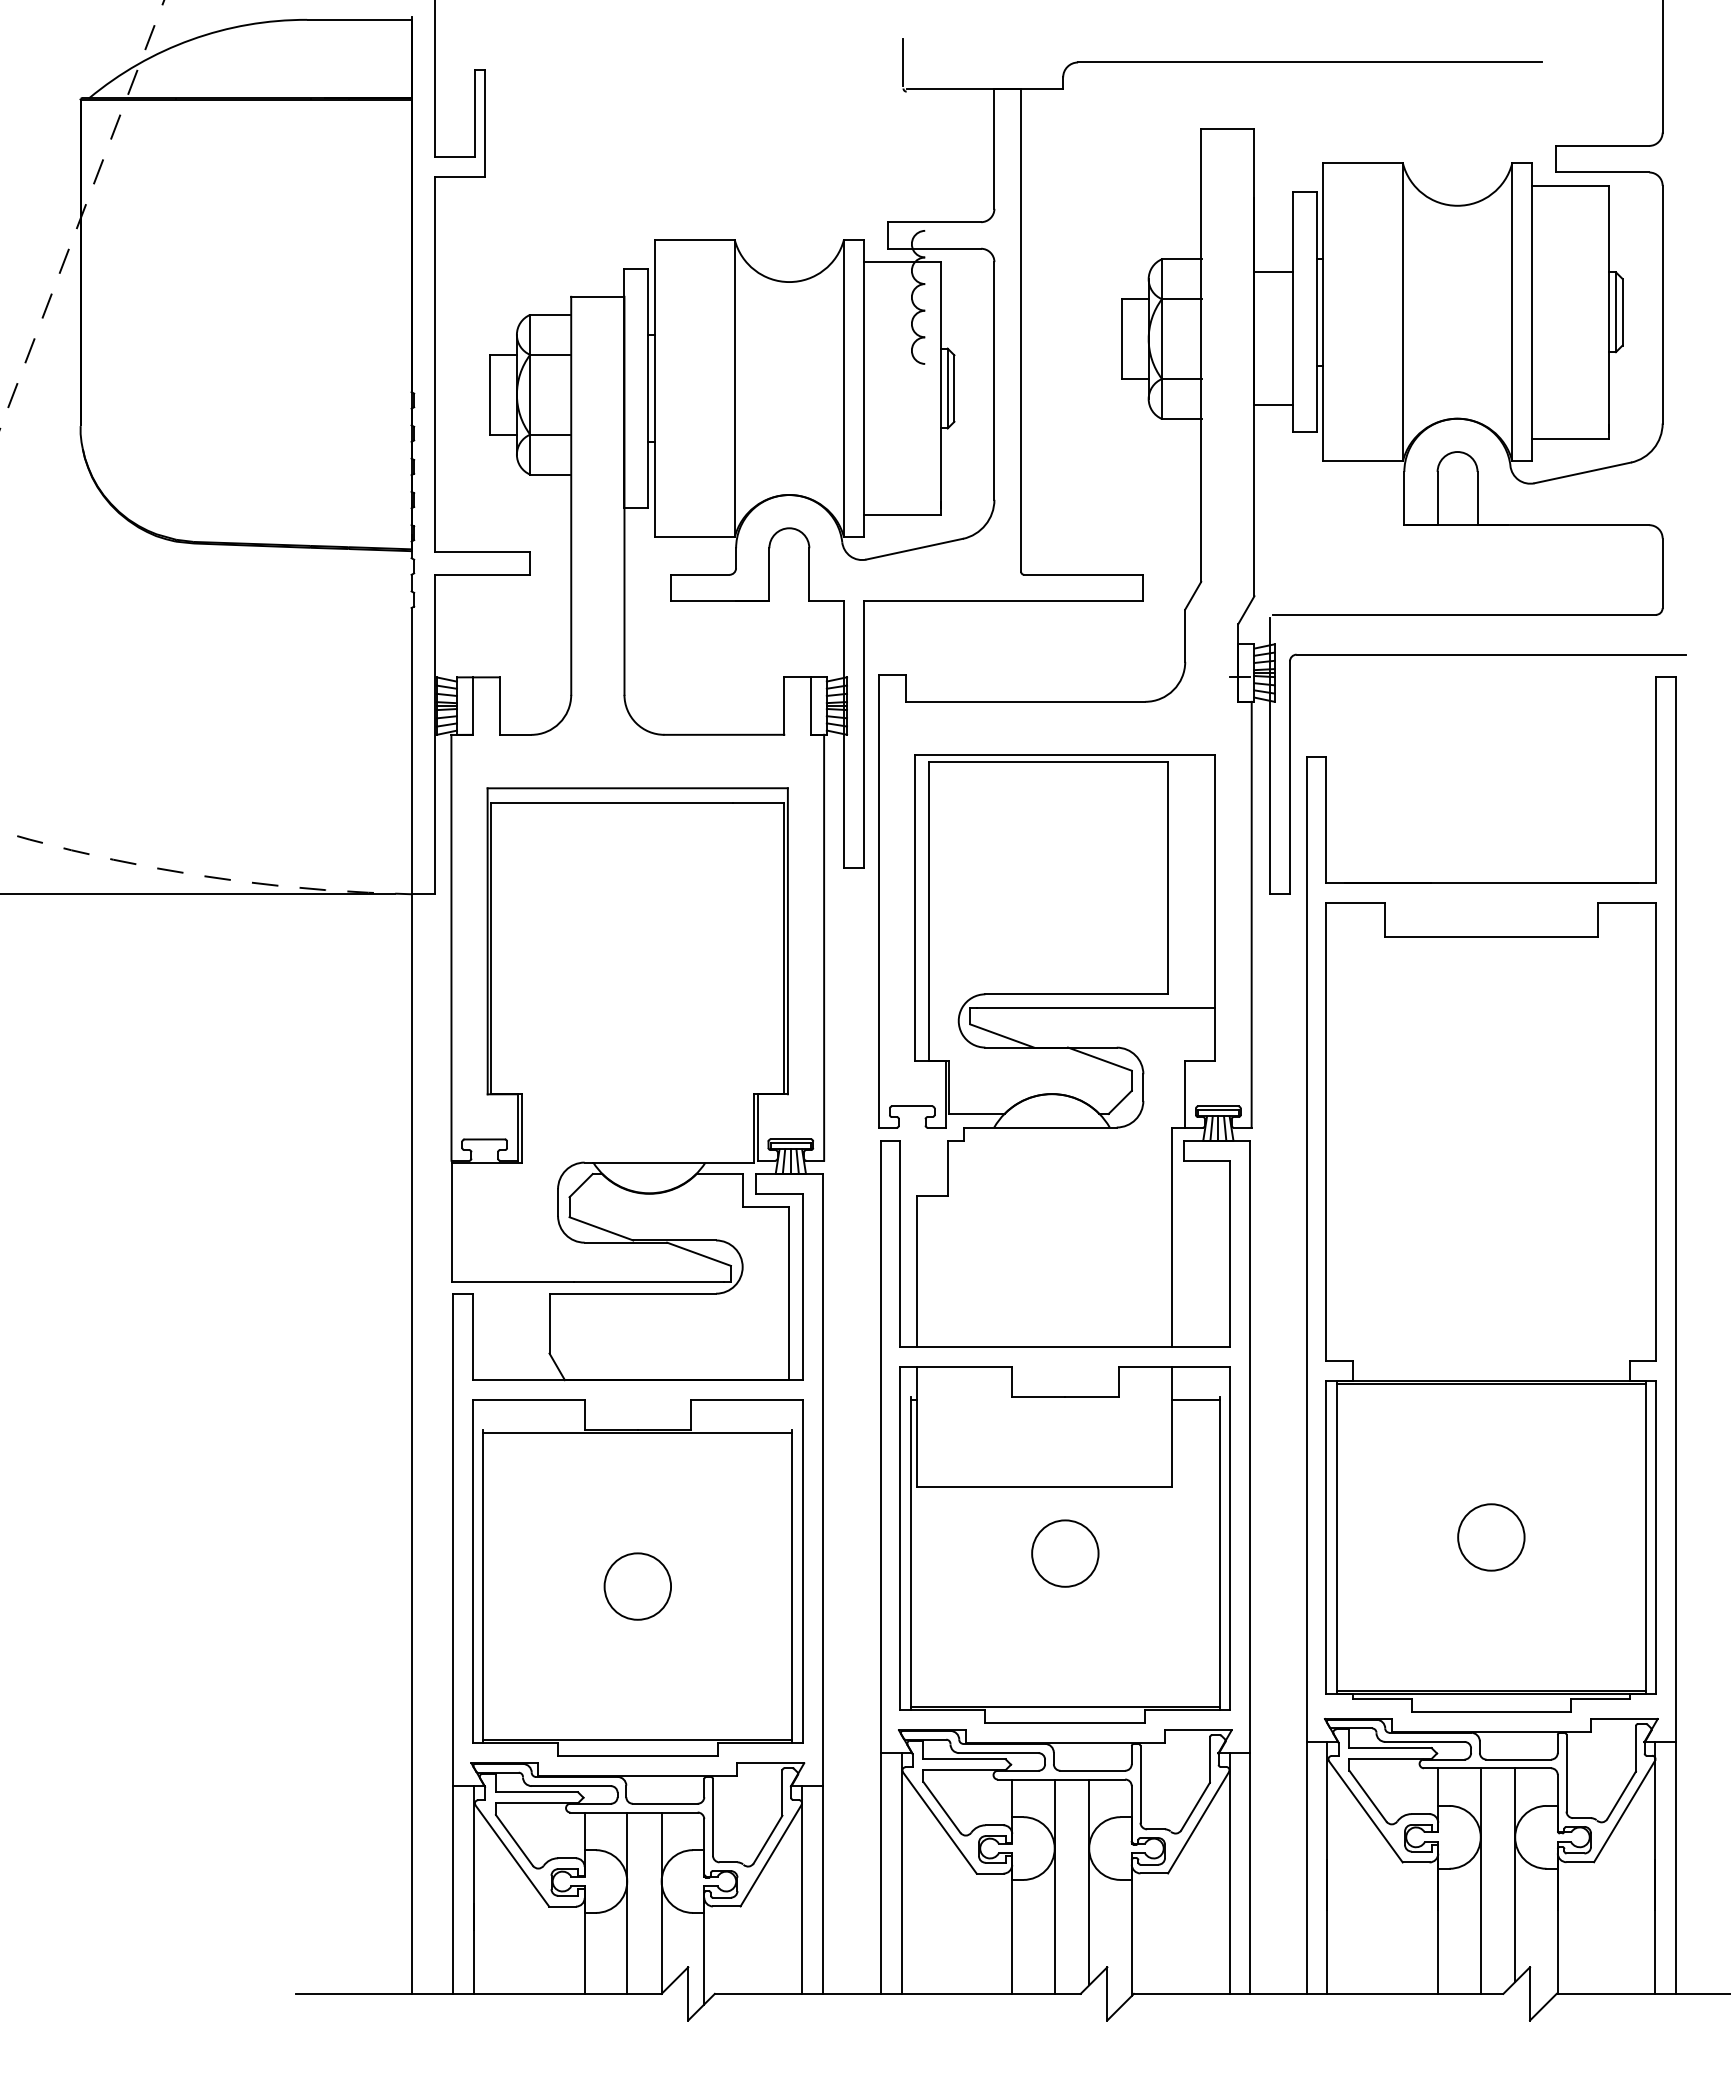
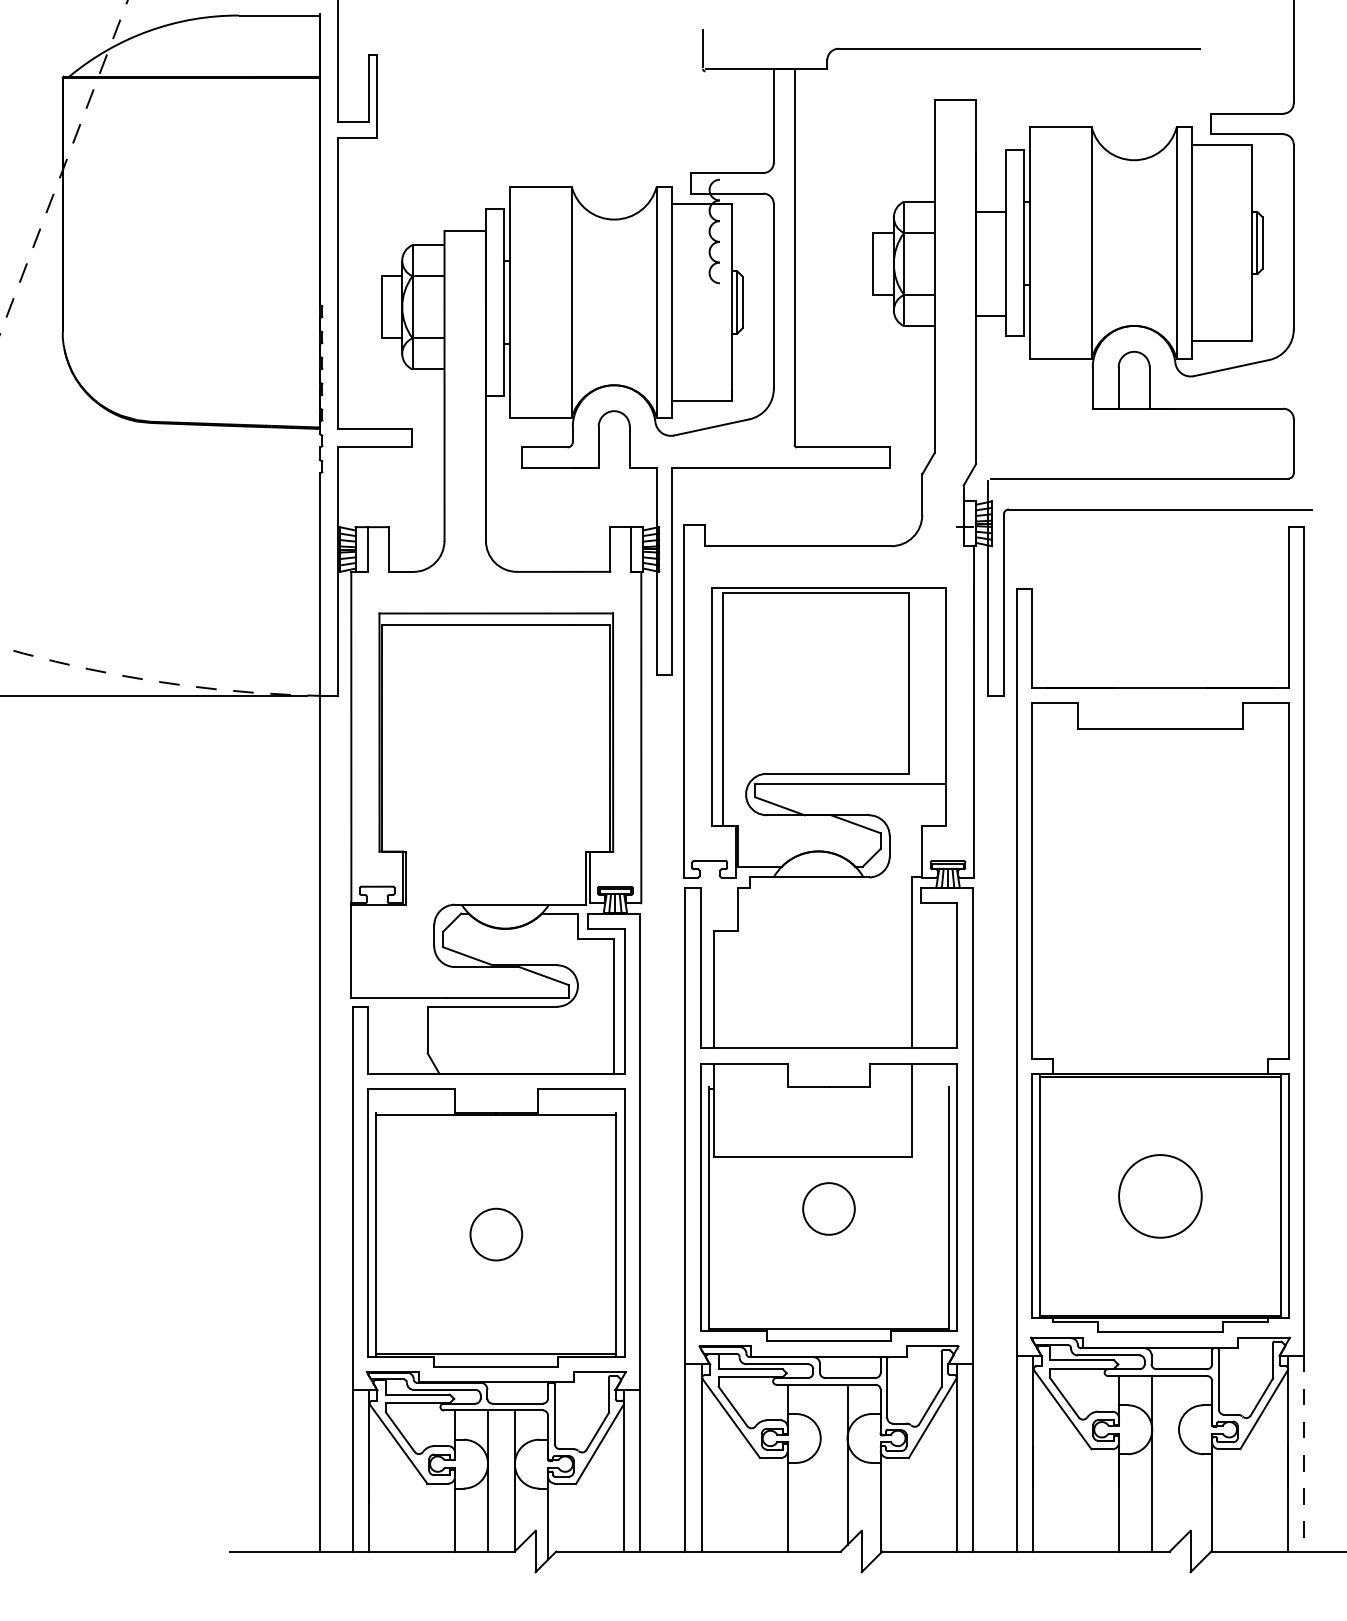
line: (1195, 1399) -> (930, 1089), removed
circle: (1491, 1537) -> (1160, 1196), size x1.6
line: (1676, 1867) -> (1304, 1453), solid -> dashed
line: (1515, 1875) -> (1179, 1459), removed
line: (1054, 1886) -> (820, 1467), removed

